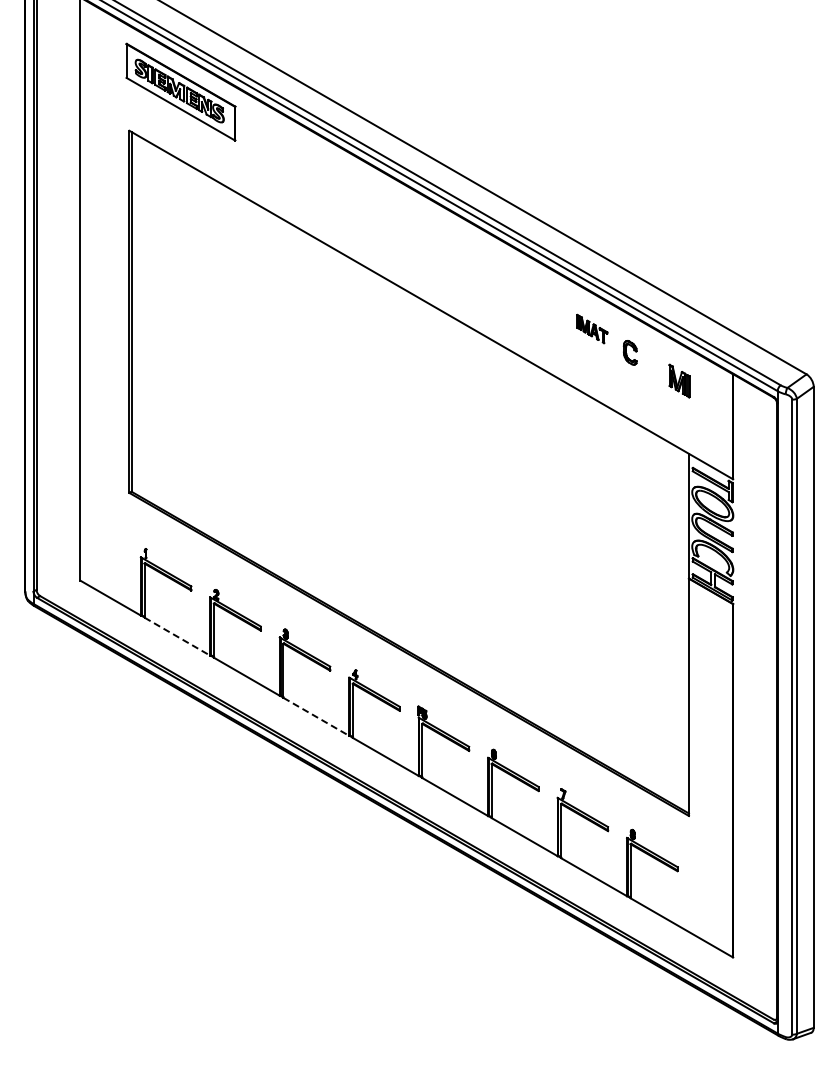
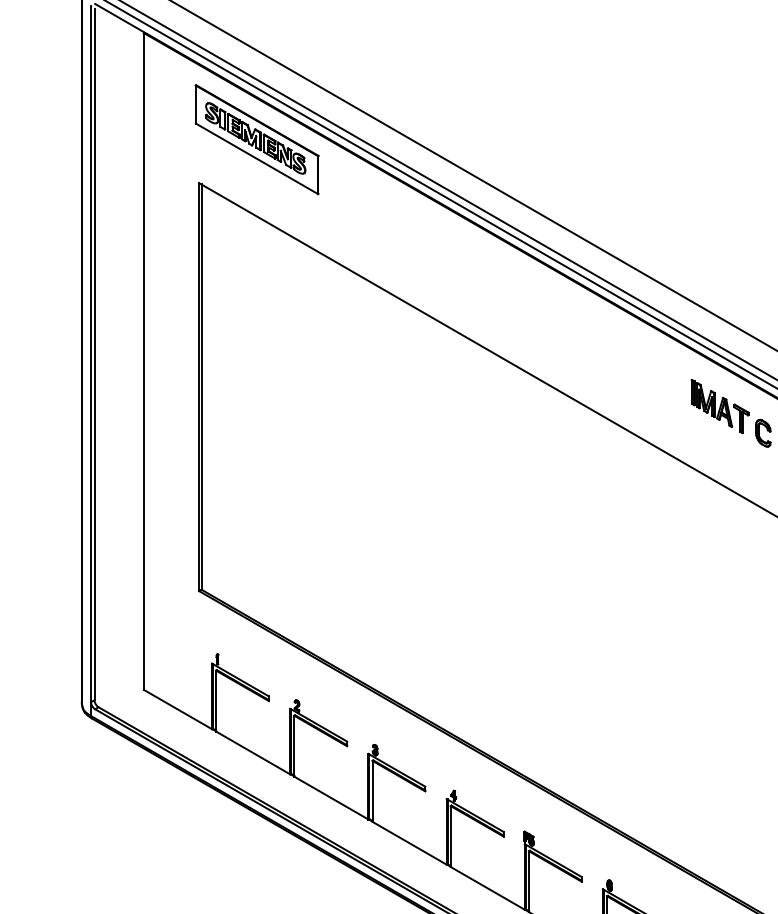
part: (592, 328) -> (720, 405), size x1.67
line: (177, 636) -> (253, 752), dashed -> solid
line: (316, 717) -> (409, 844), dashed -> solid

